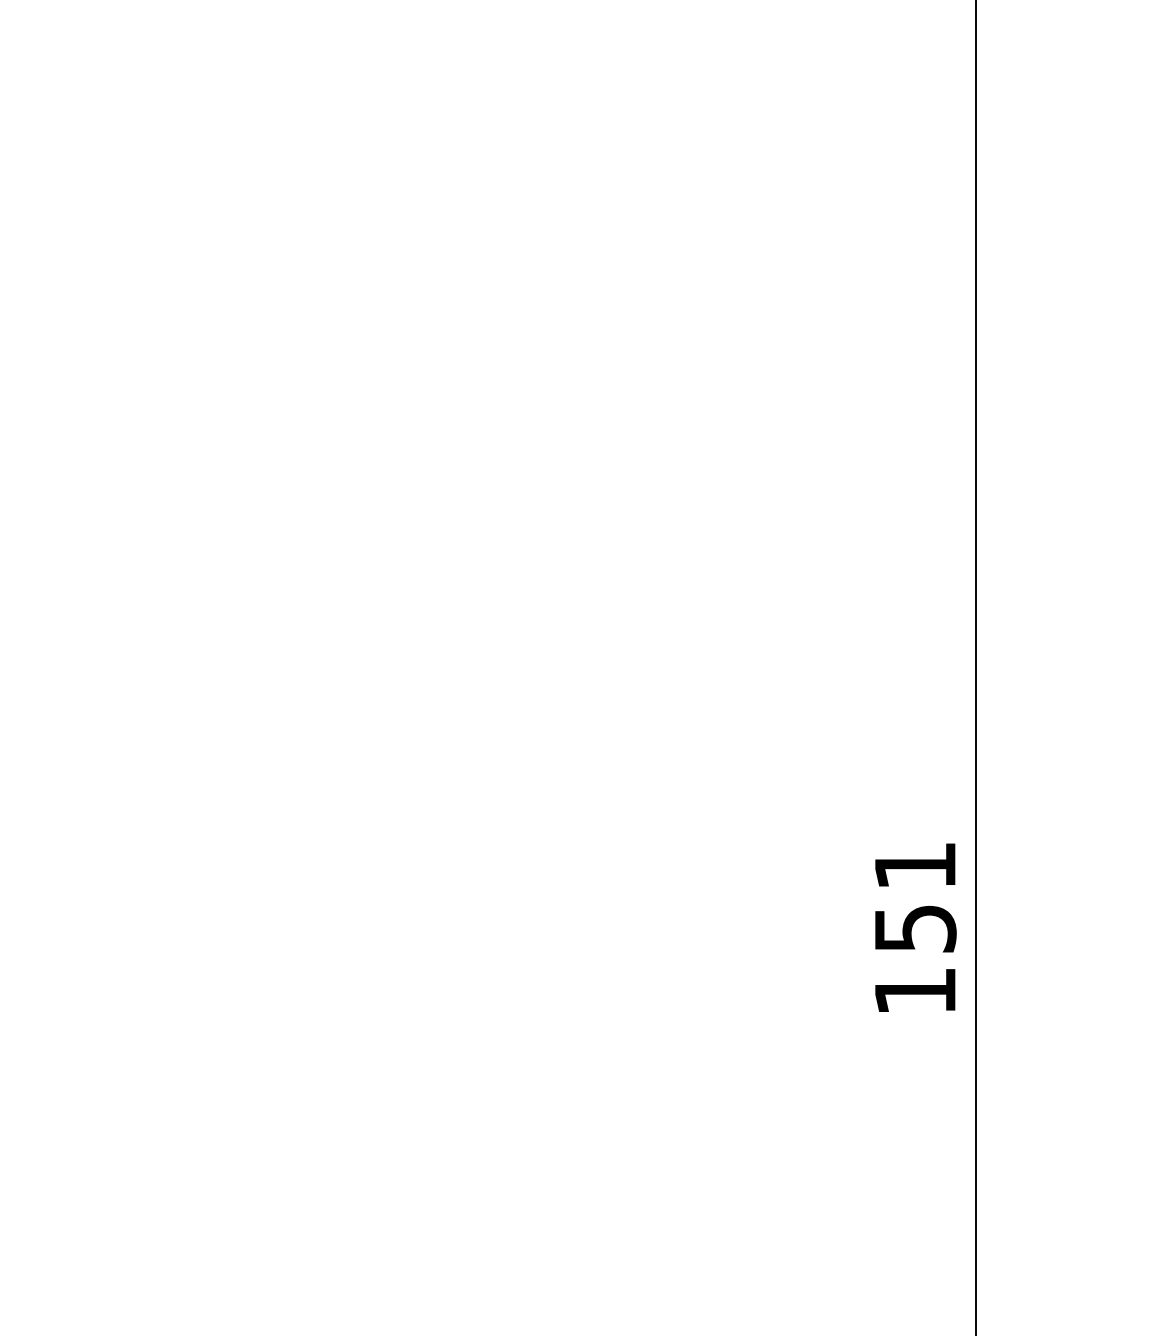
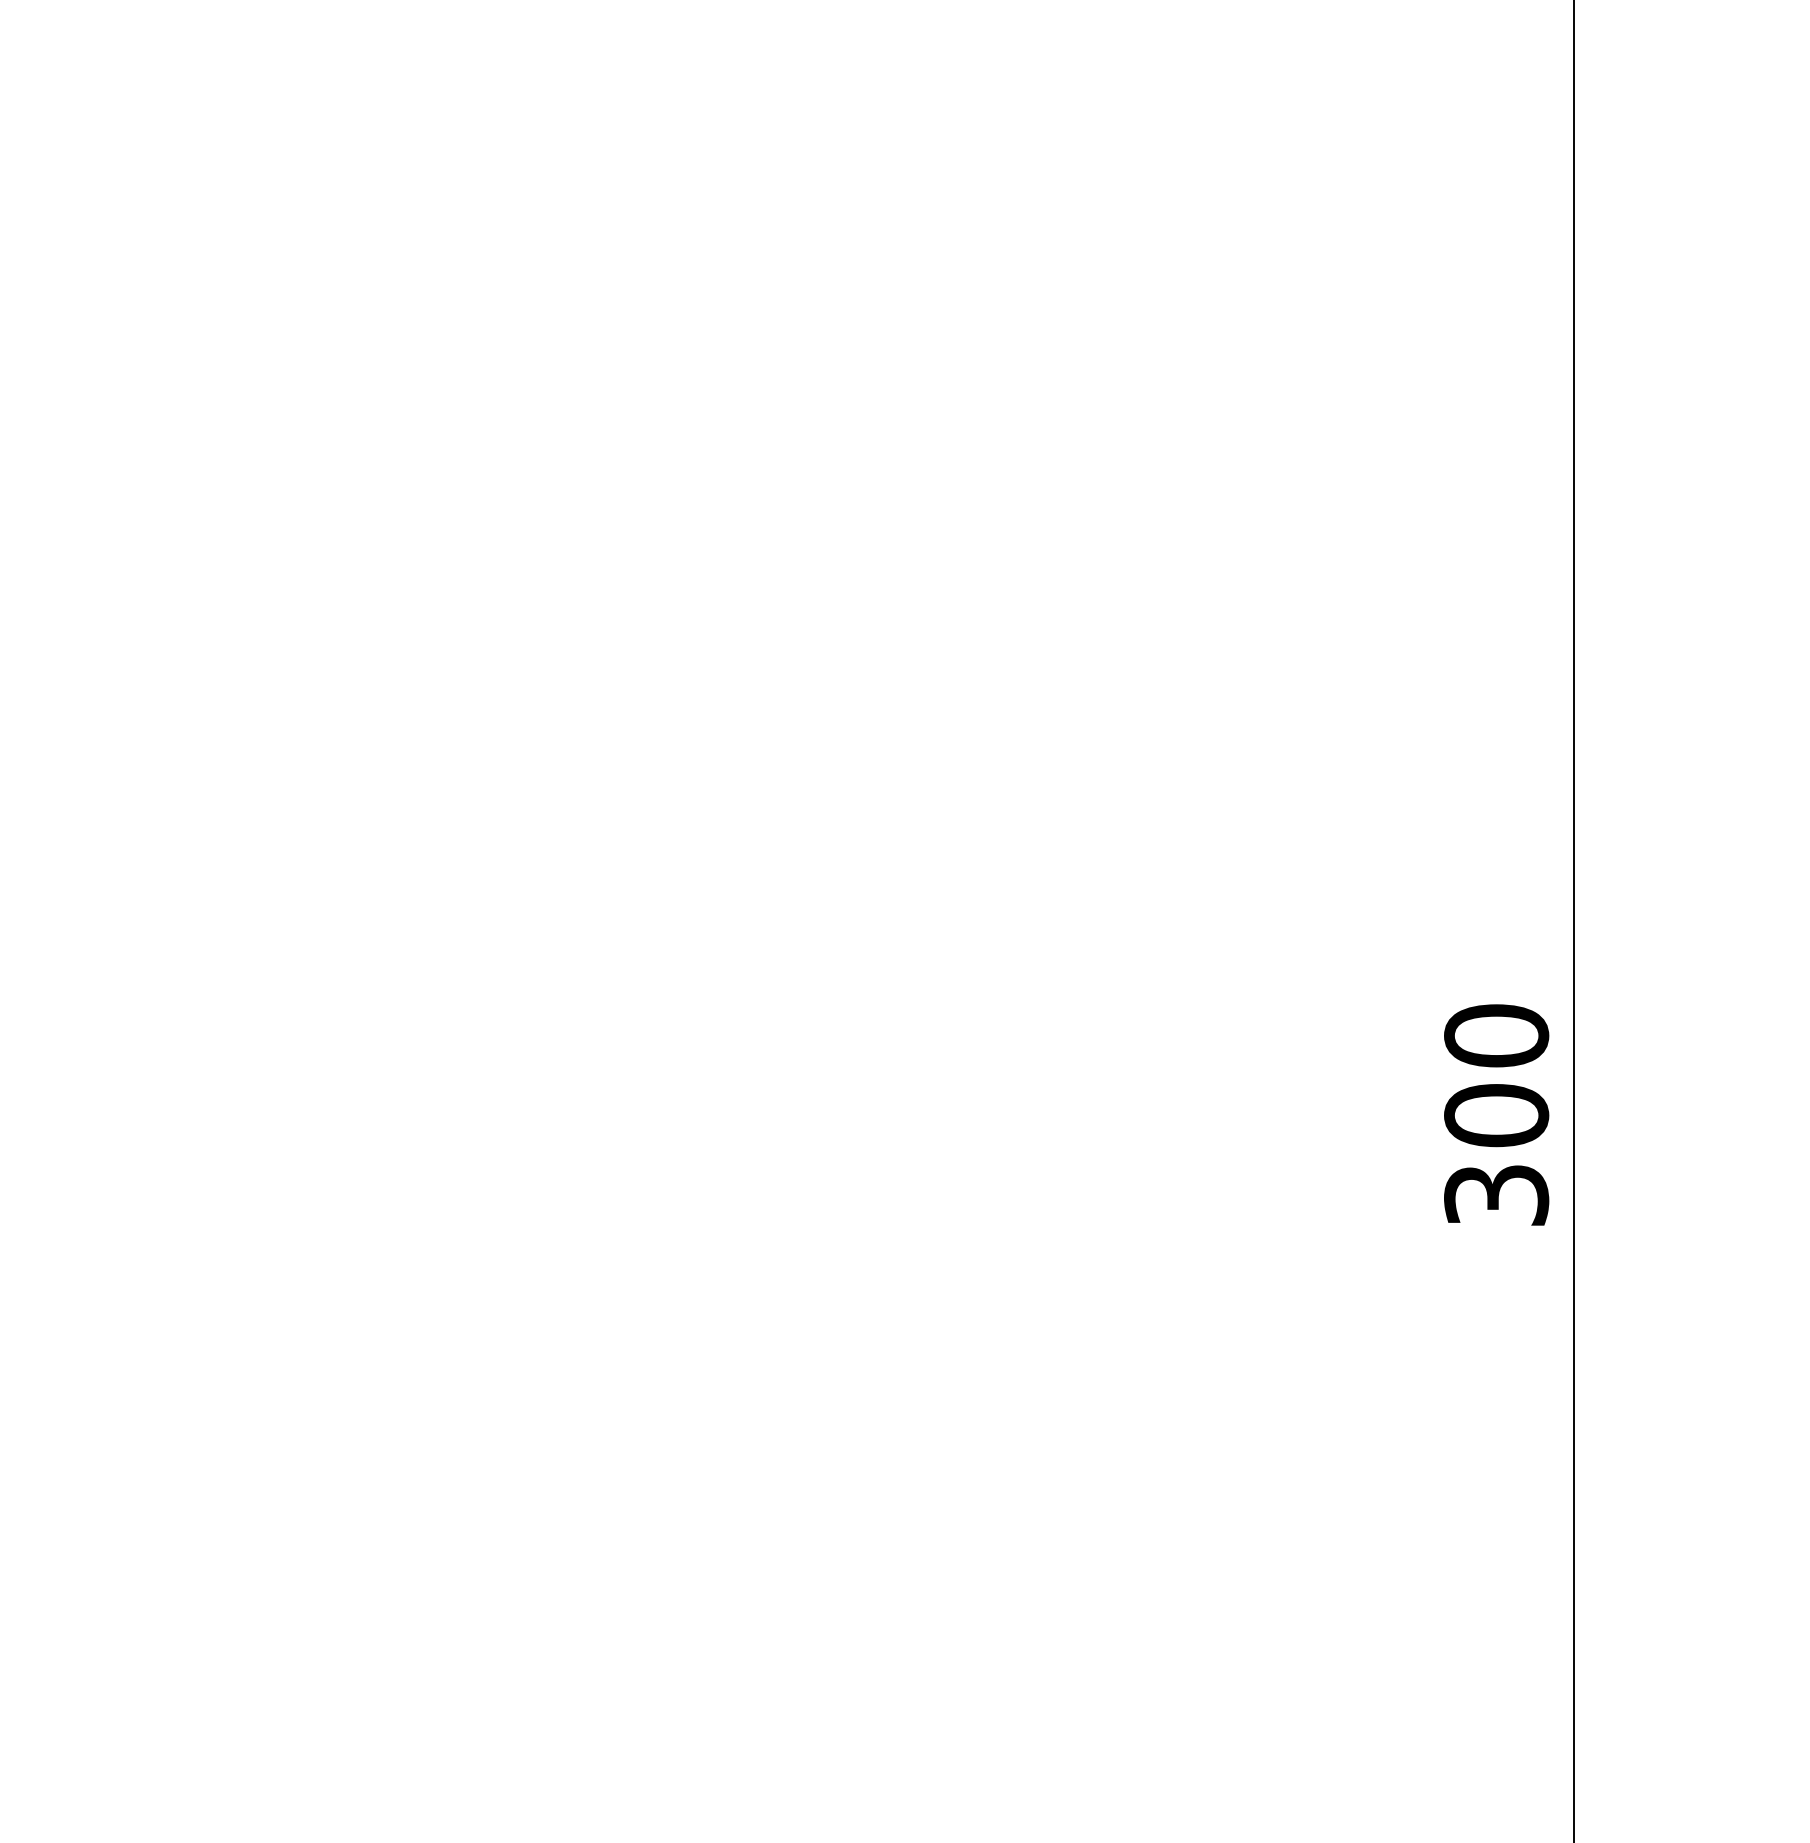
text: (915, 927) -> (1496, 1114), 151 -> 300

